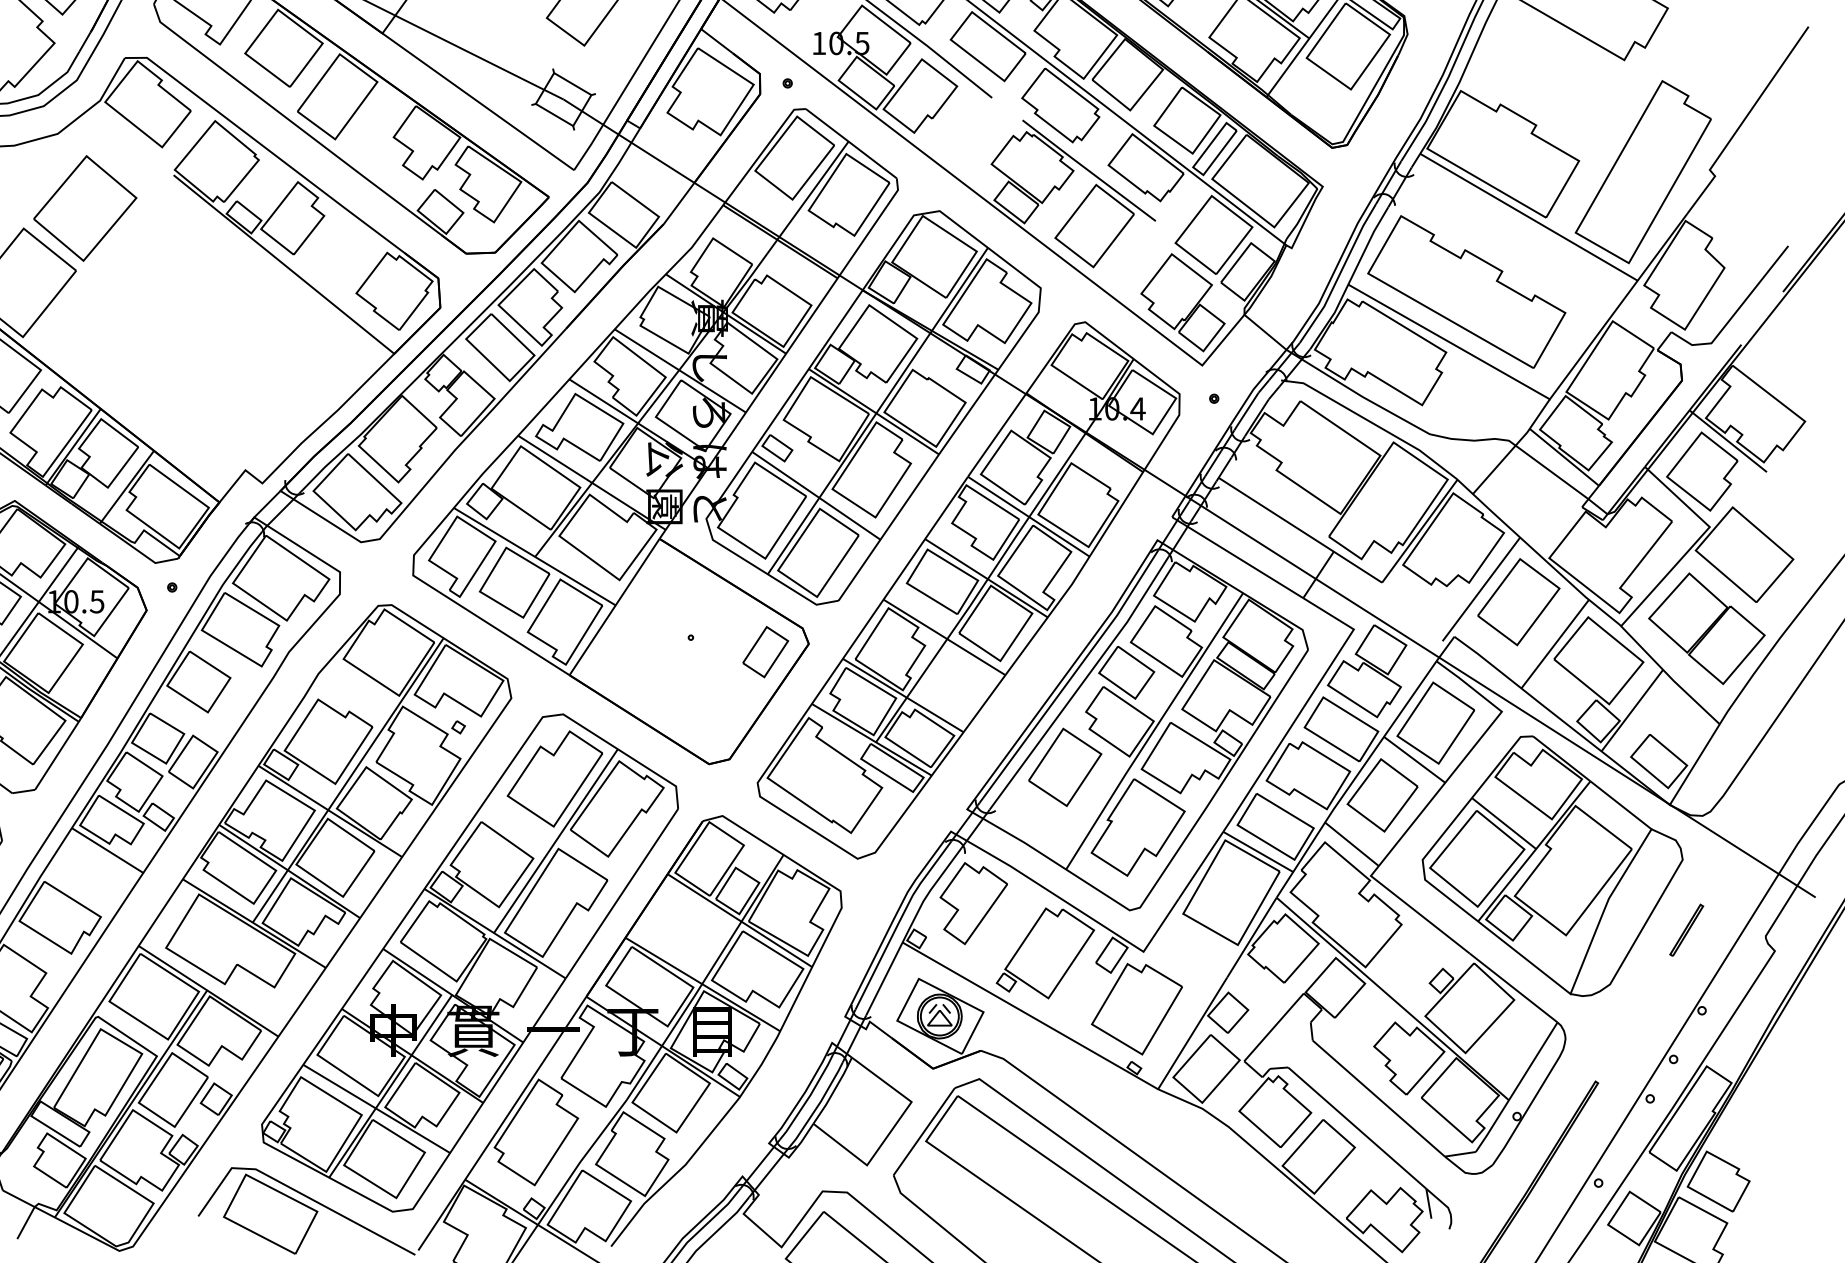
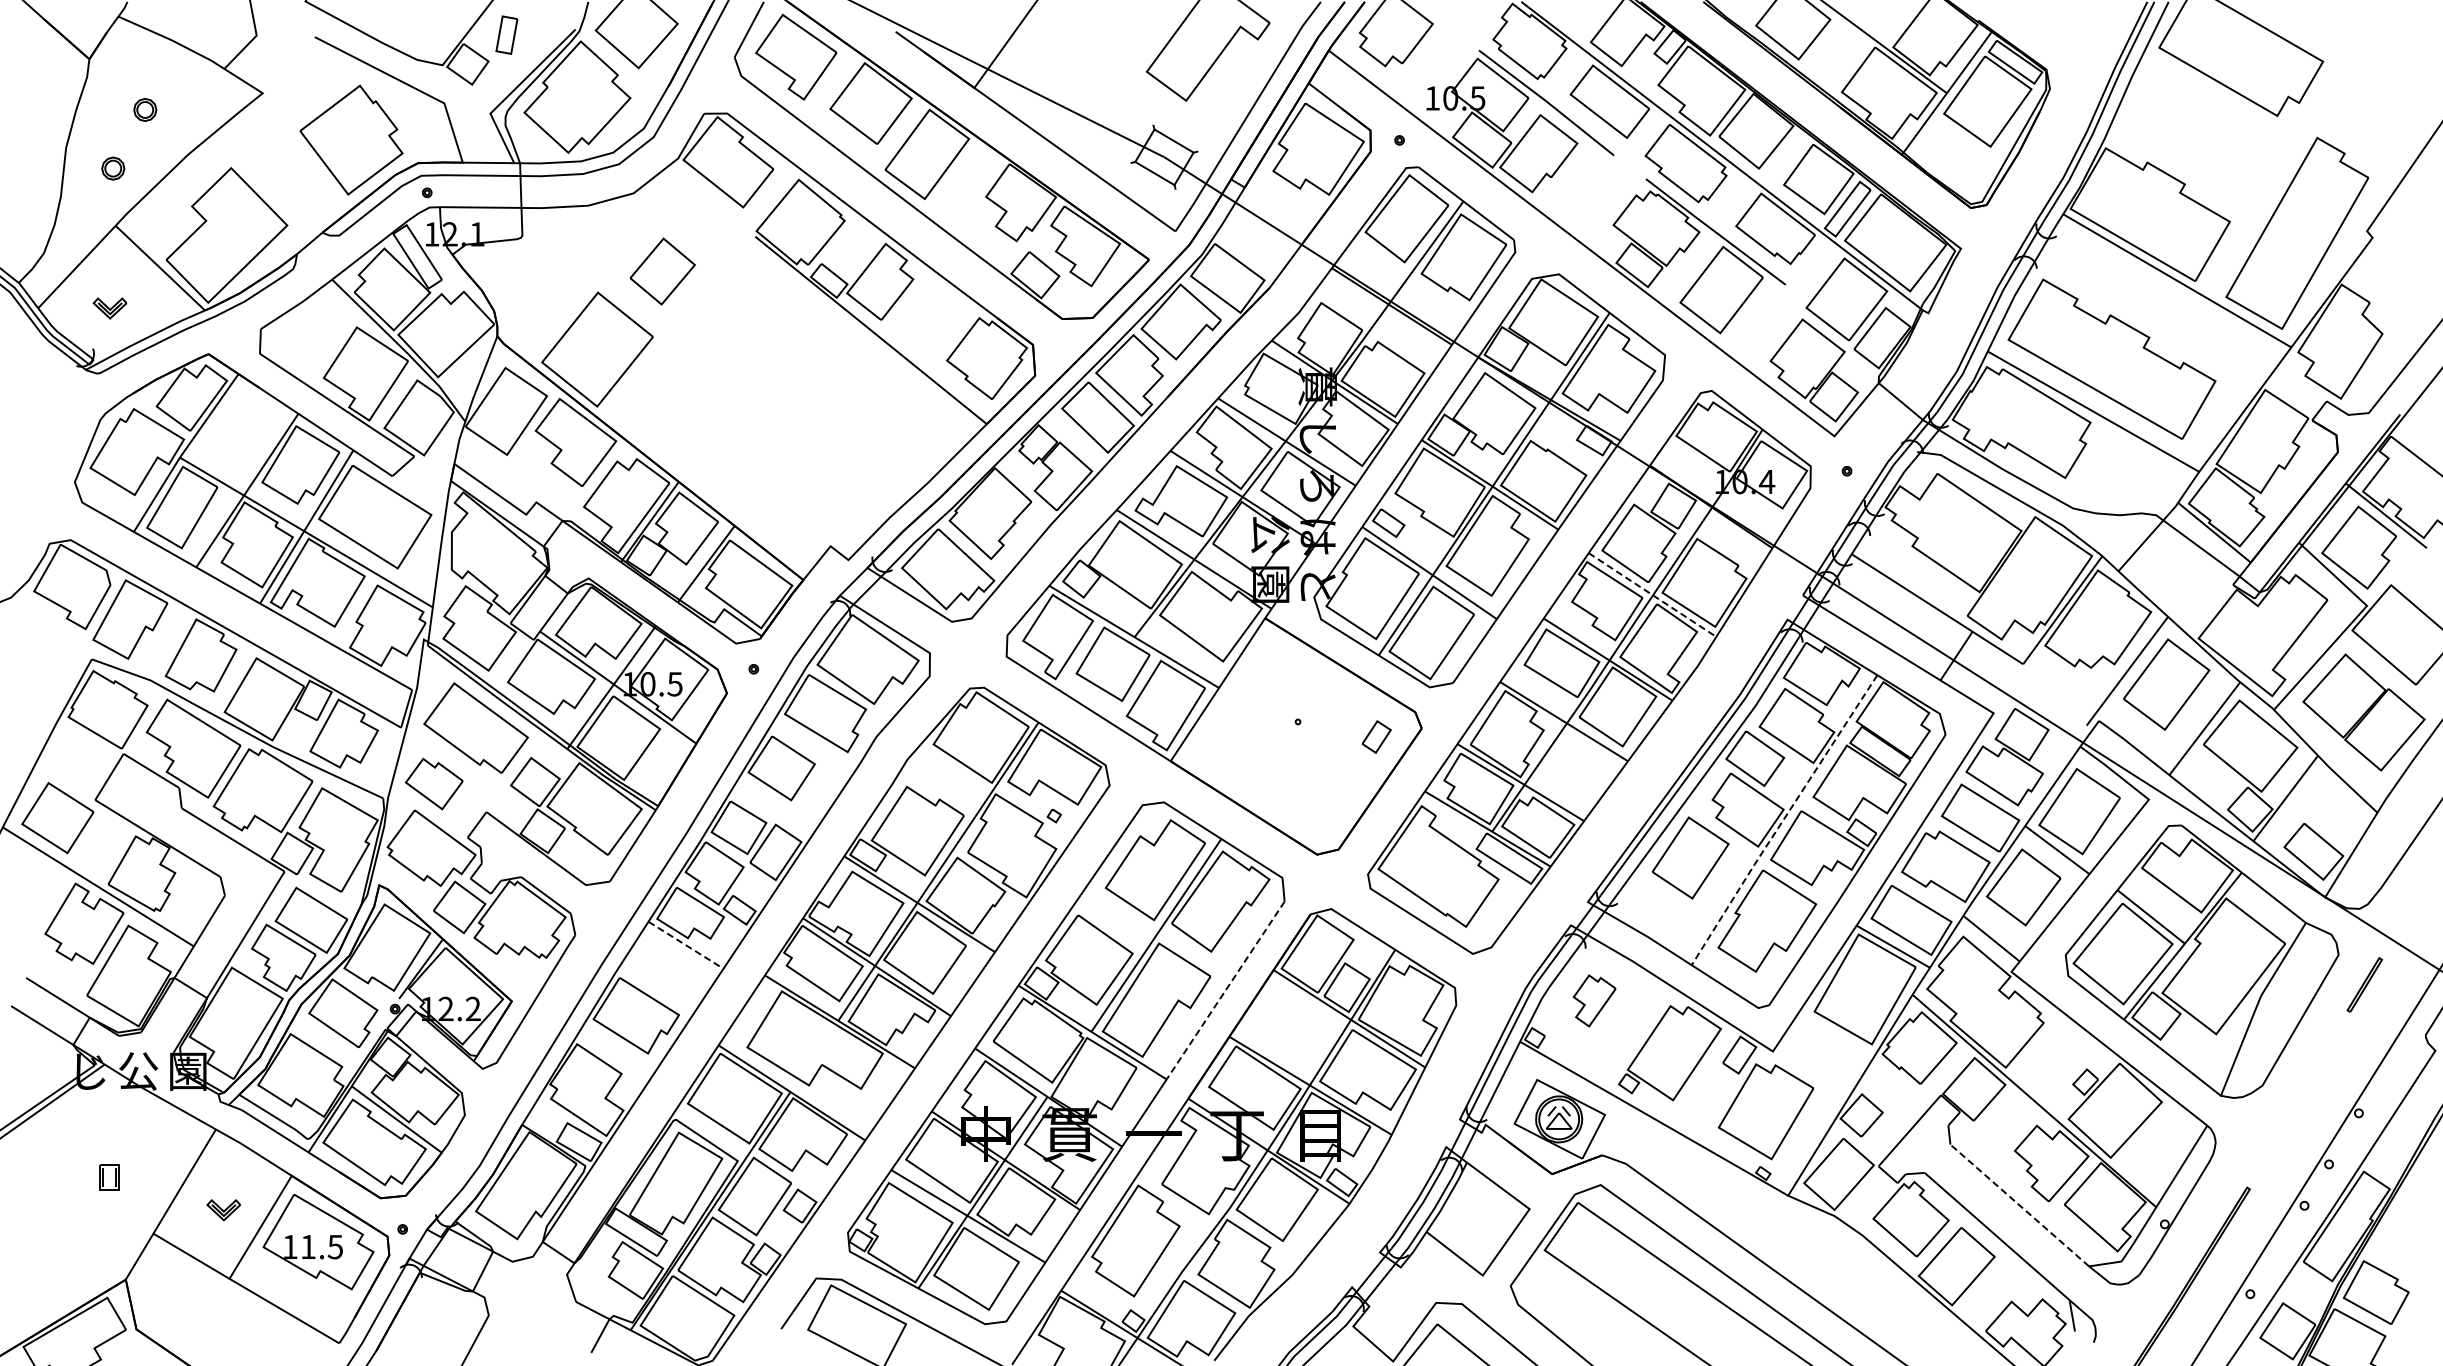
part: (85, 208) -> (662, 271), size x0.6
line: (1029, 517) -> (1653, 595), solid -> dashed
part: (765, 651) -> (1376, 736), size x0.6
line: (1153, 731) -> (1783, 820), solid -> dashed
line: (108, 850) -> (686, 945), solid -> dashed
line: (621, 893) -> (1225, 990), solid -> dashed
part: (973, 903) -> (1594, 1000), size x0.6
part: (1686, 929) -> (2364, 984), moved
line: (1378, 1098) -> (2019, 1205), solid -> dashed

